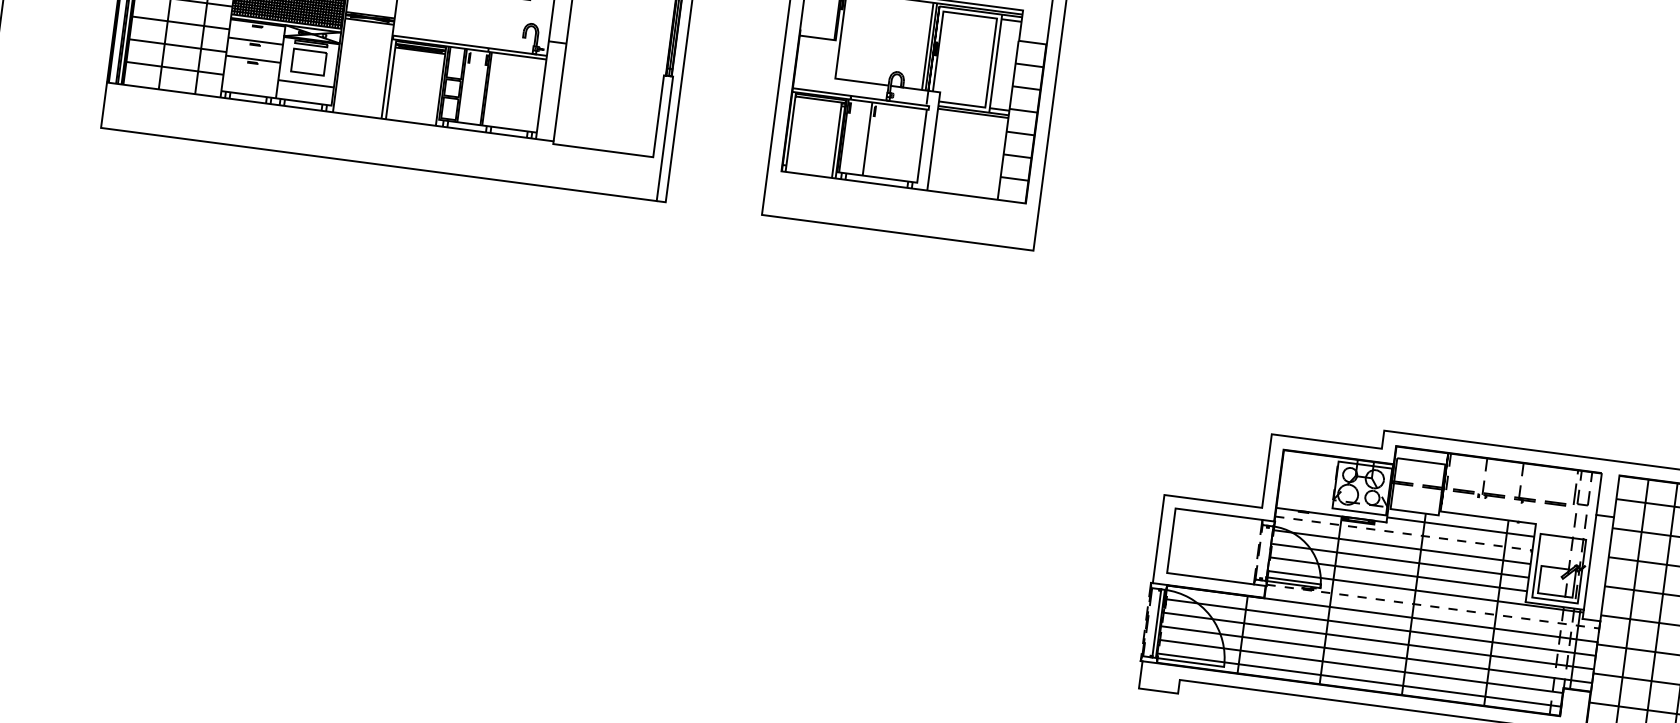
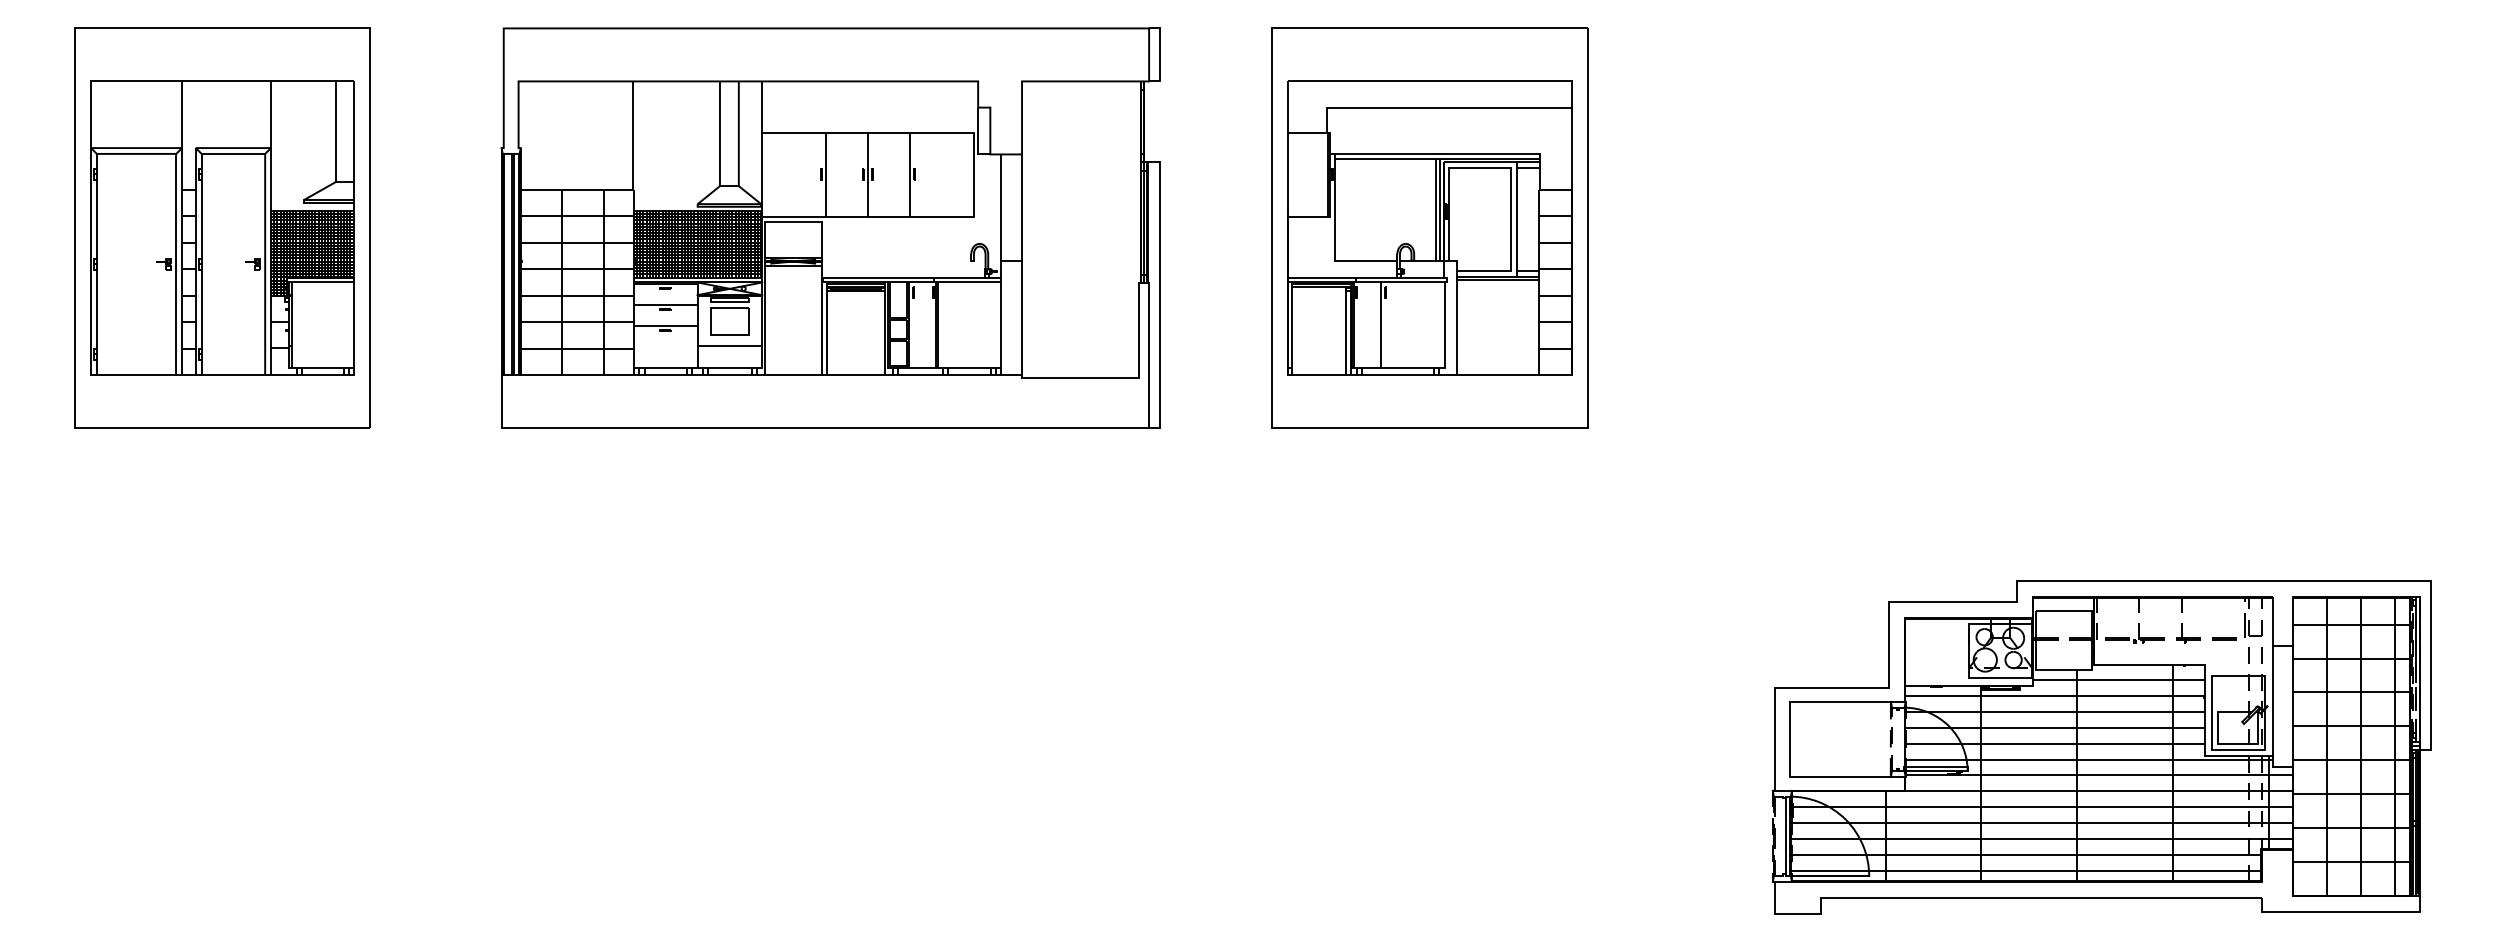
line: (1403, 533) -> (2054, 696), dashed -> solid
line: (1433, 606) -> (2099, 775), dashed -> solid

